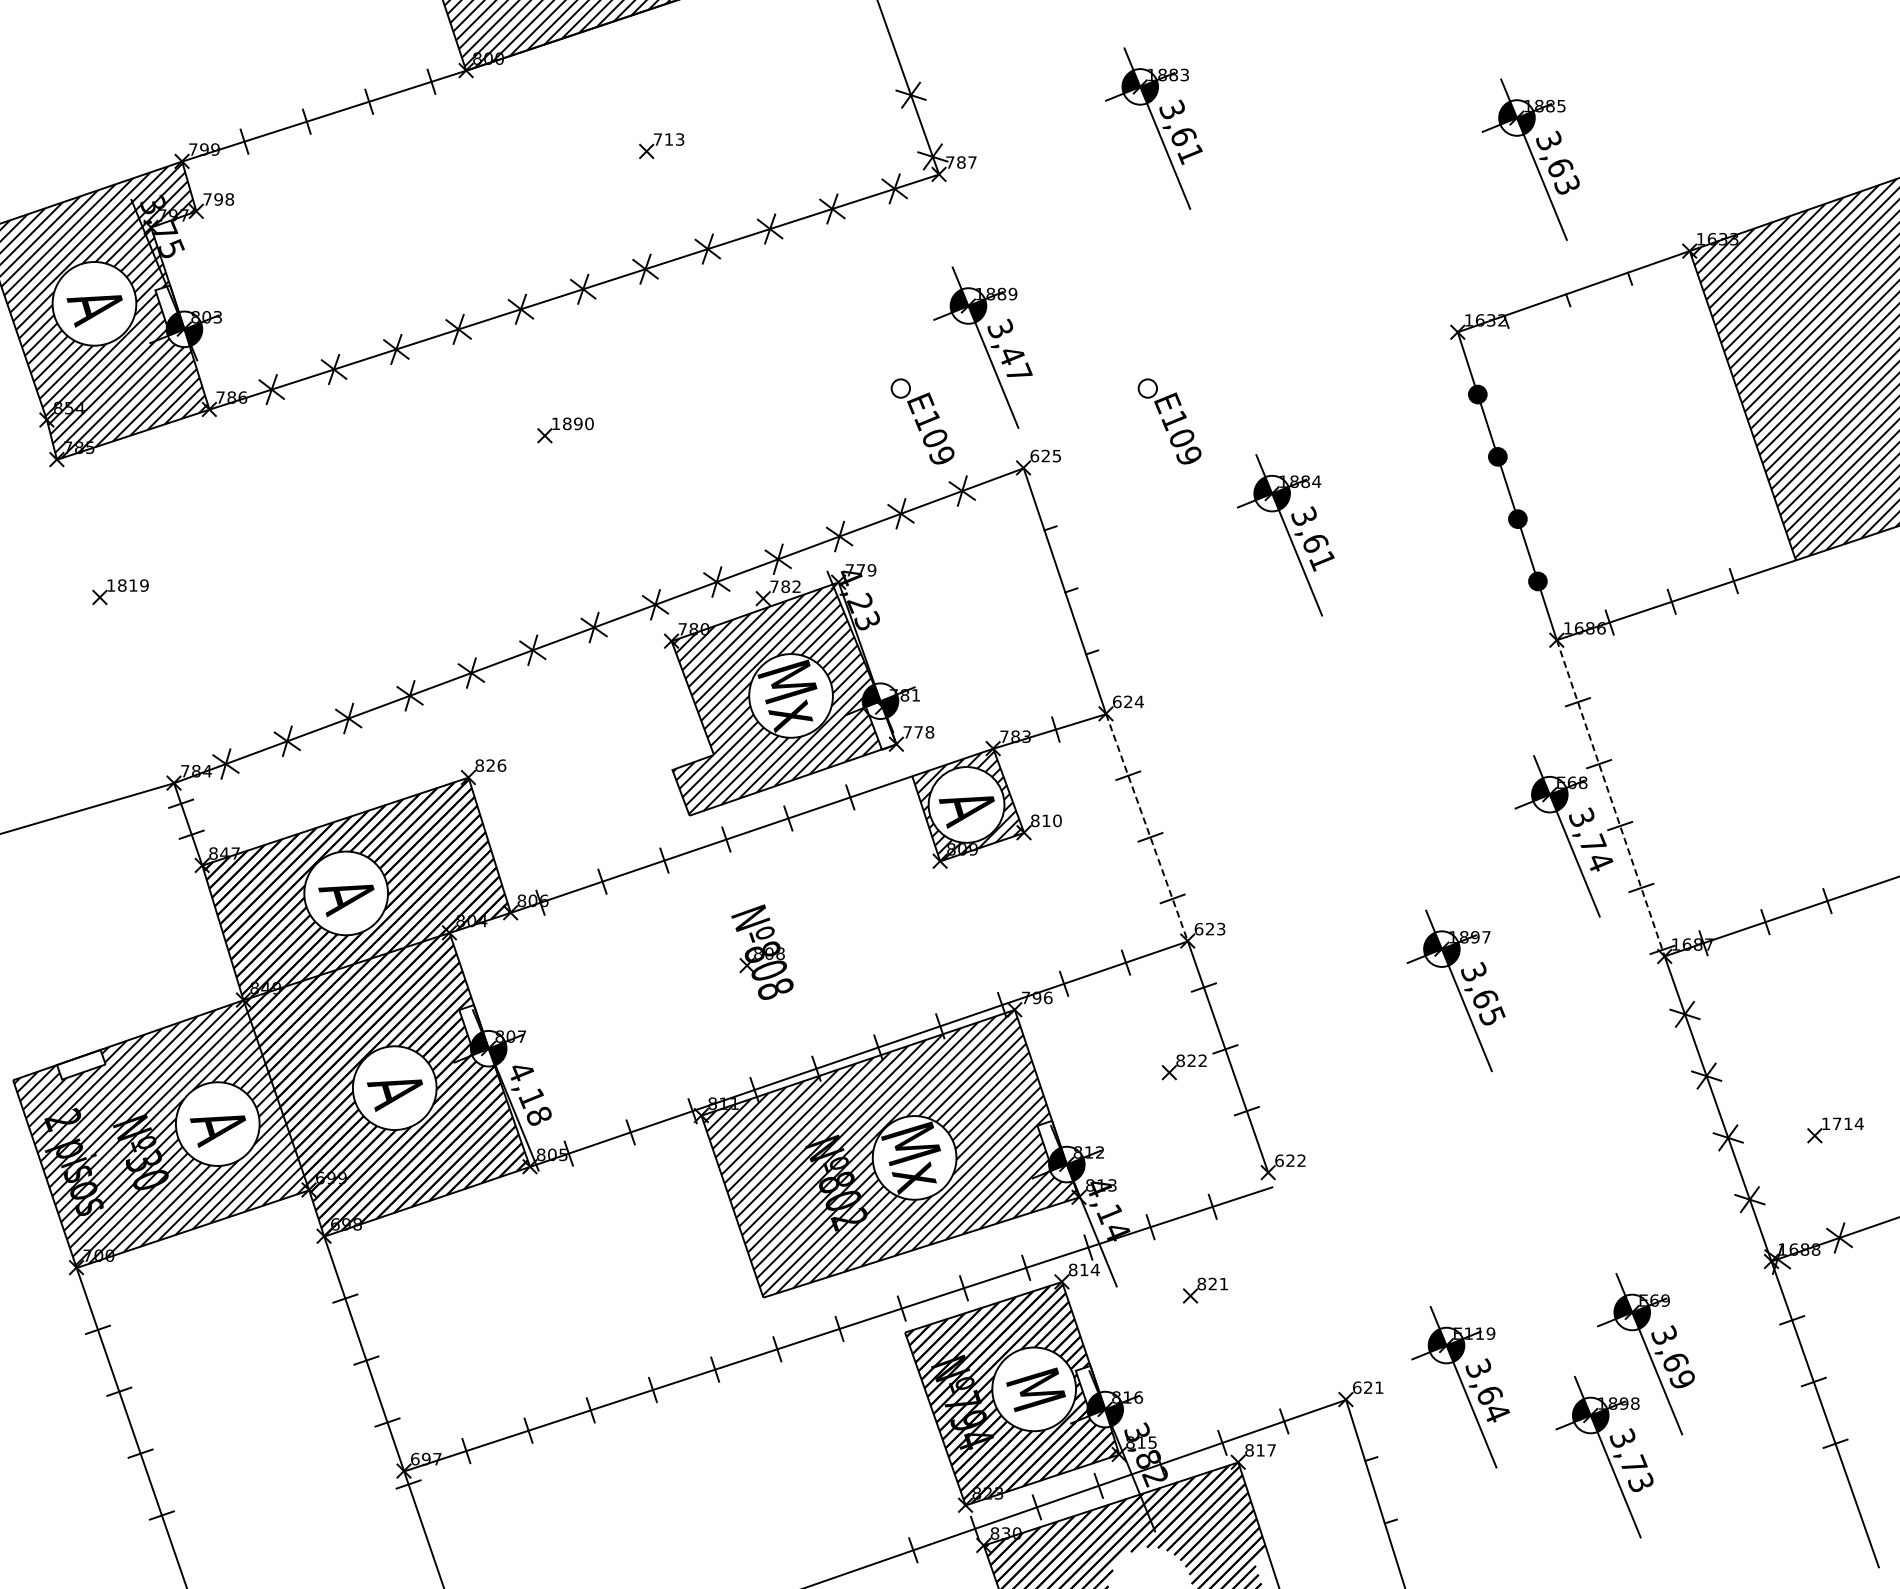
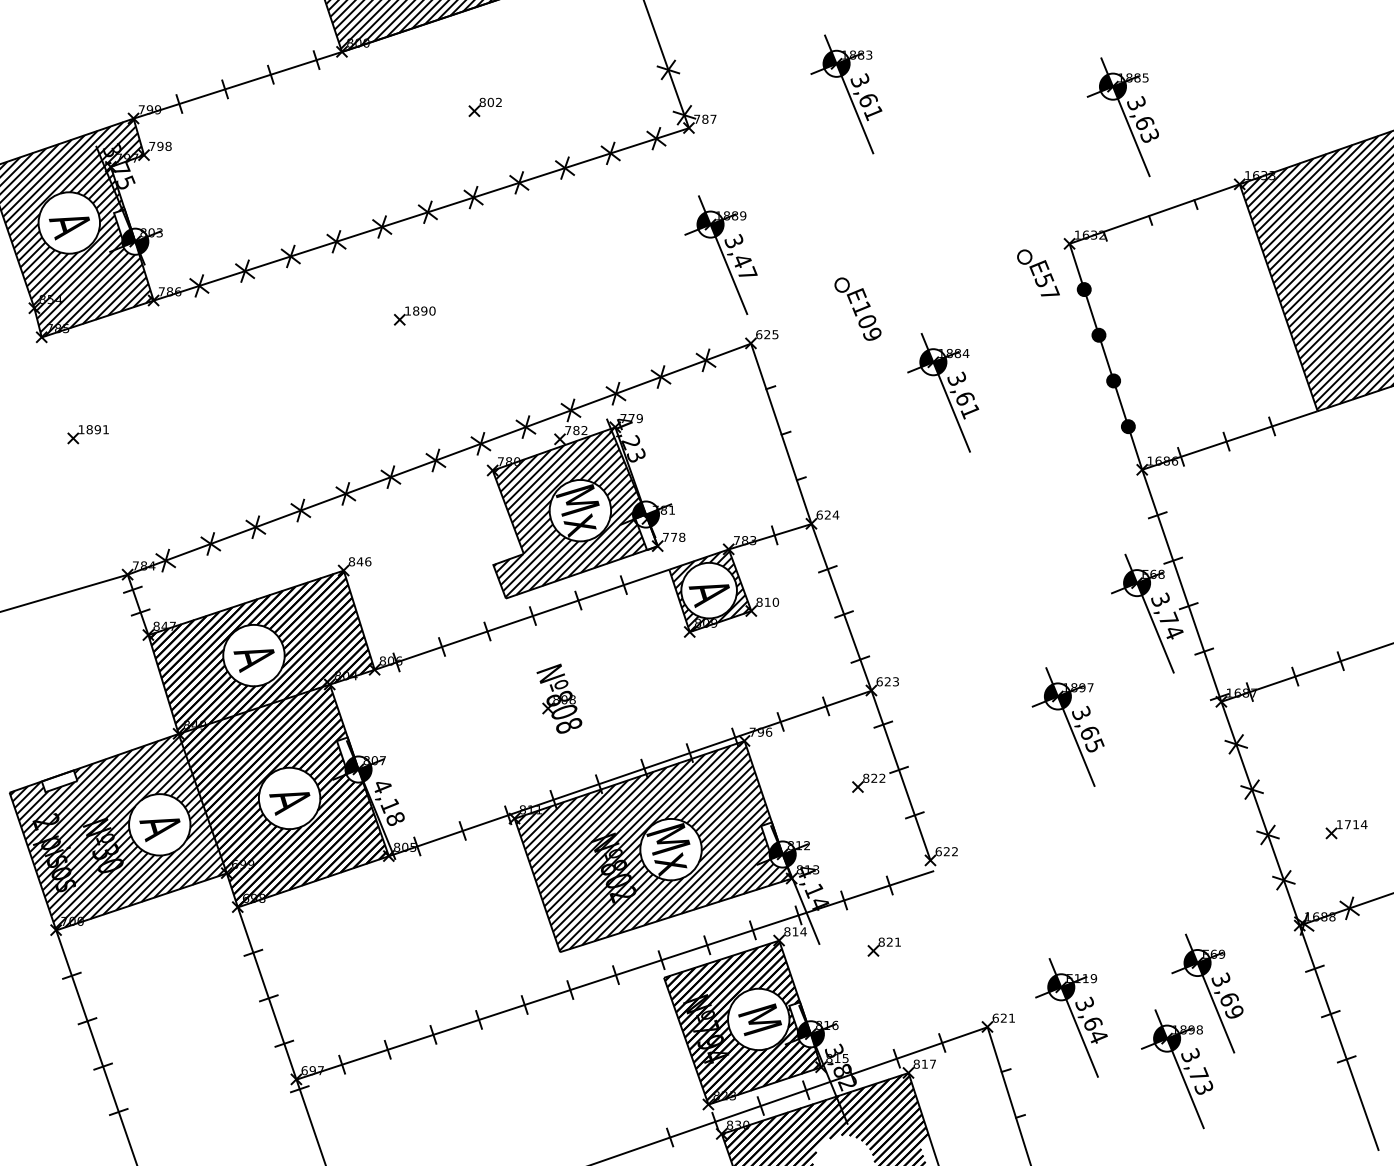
text: (668, 139) -> (490, 102), 713 -> 802
part: (1415, 371) -> (1038, 272), added
part: (922, 421) -> (676, 309), removed
text: (138, 585) -> (101, 429), 1819 -> 1891
text: (490, 765) -> (359, 561), 826 -> 846
line: (1610, 798) -> (1181, 585), dashed -> solid
line: (1147, 827) -> (841, 607), dashed -> solid

